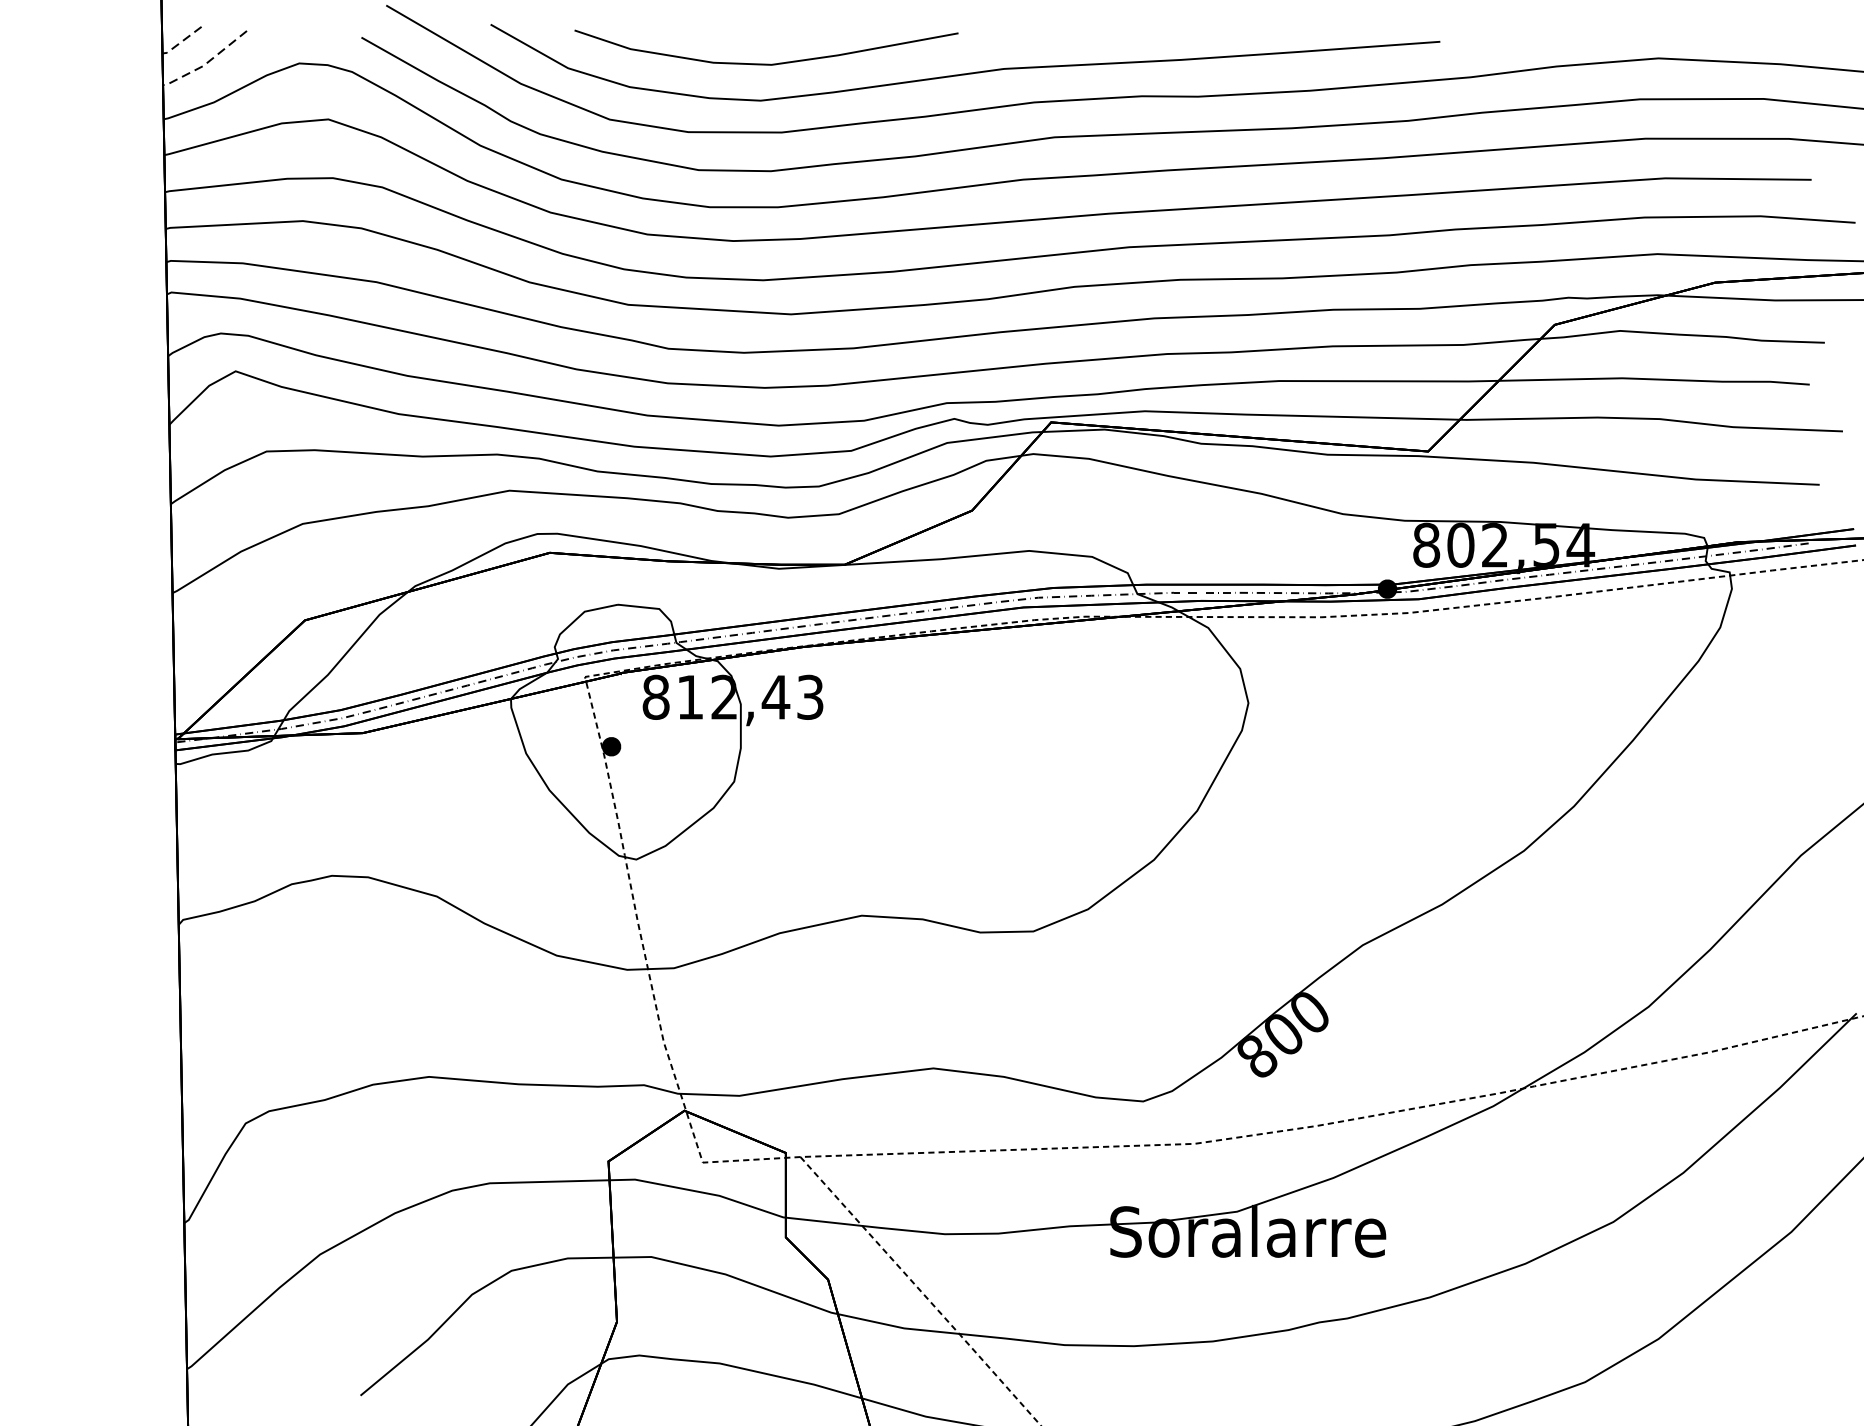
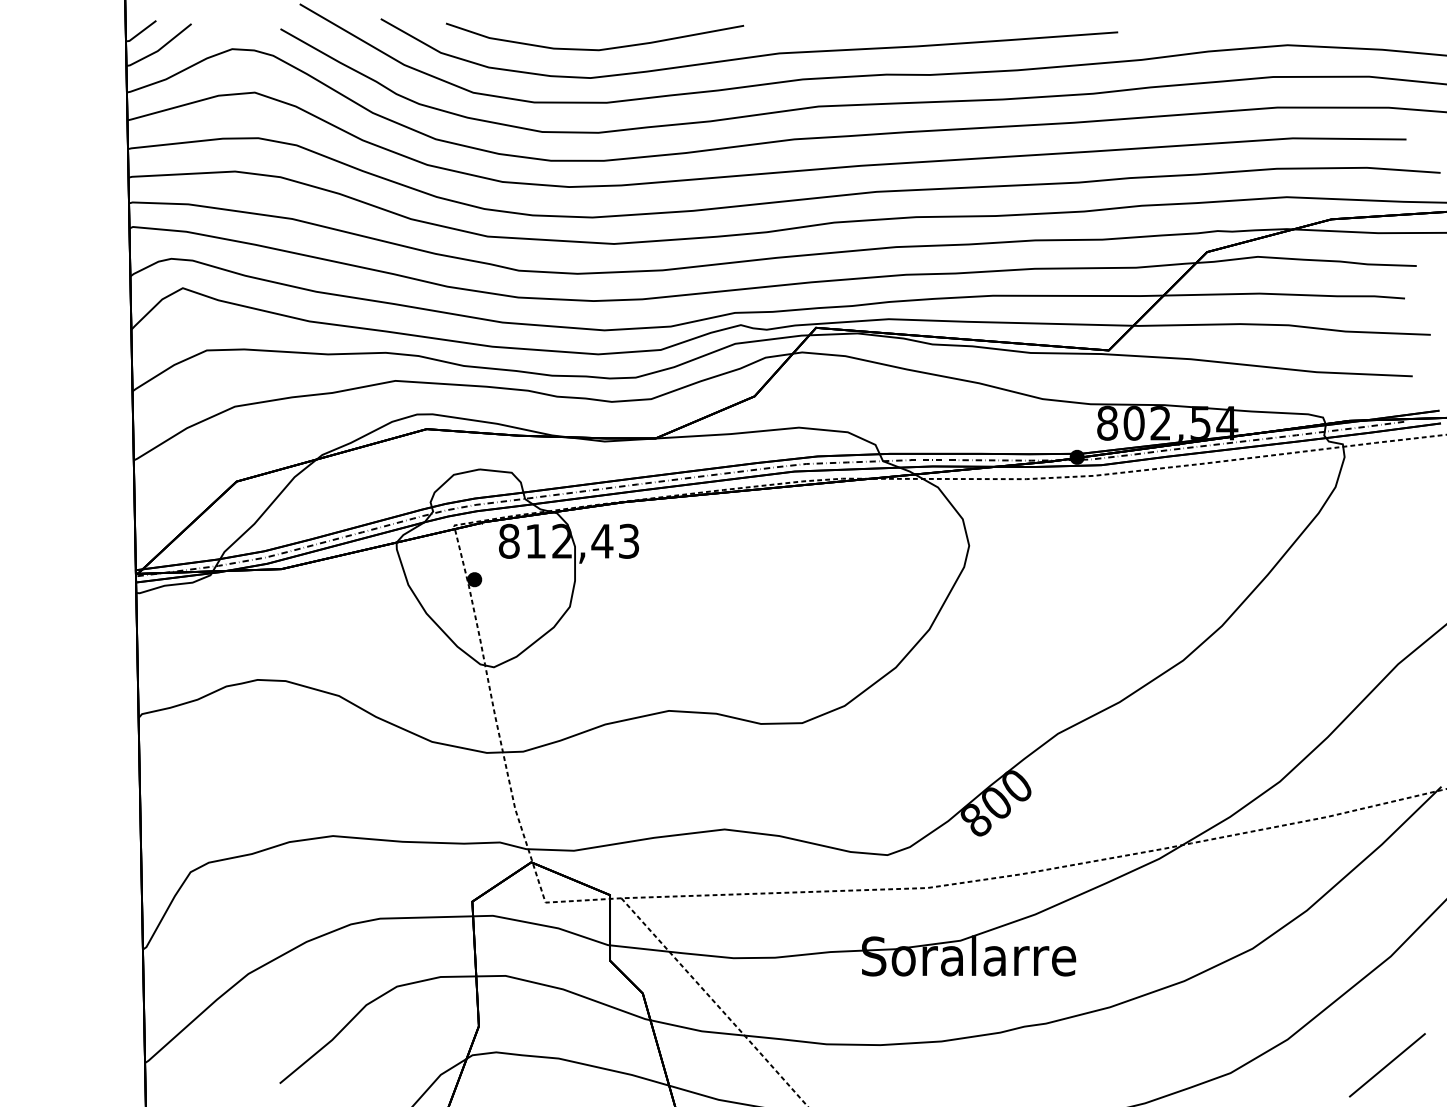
line: (181, 42) -> (140, 32), dashed -> solid
line: (206, 63) -> (160, 49), dashed -> solid
line: (1785, 1372) -> (1386, 1065), added

